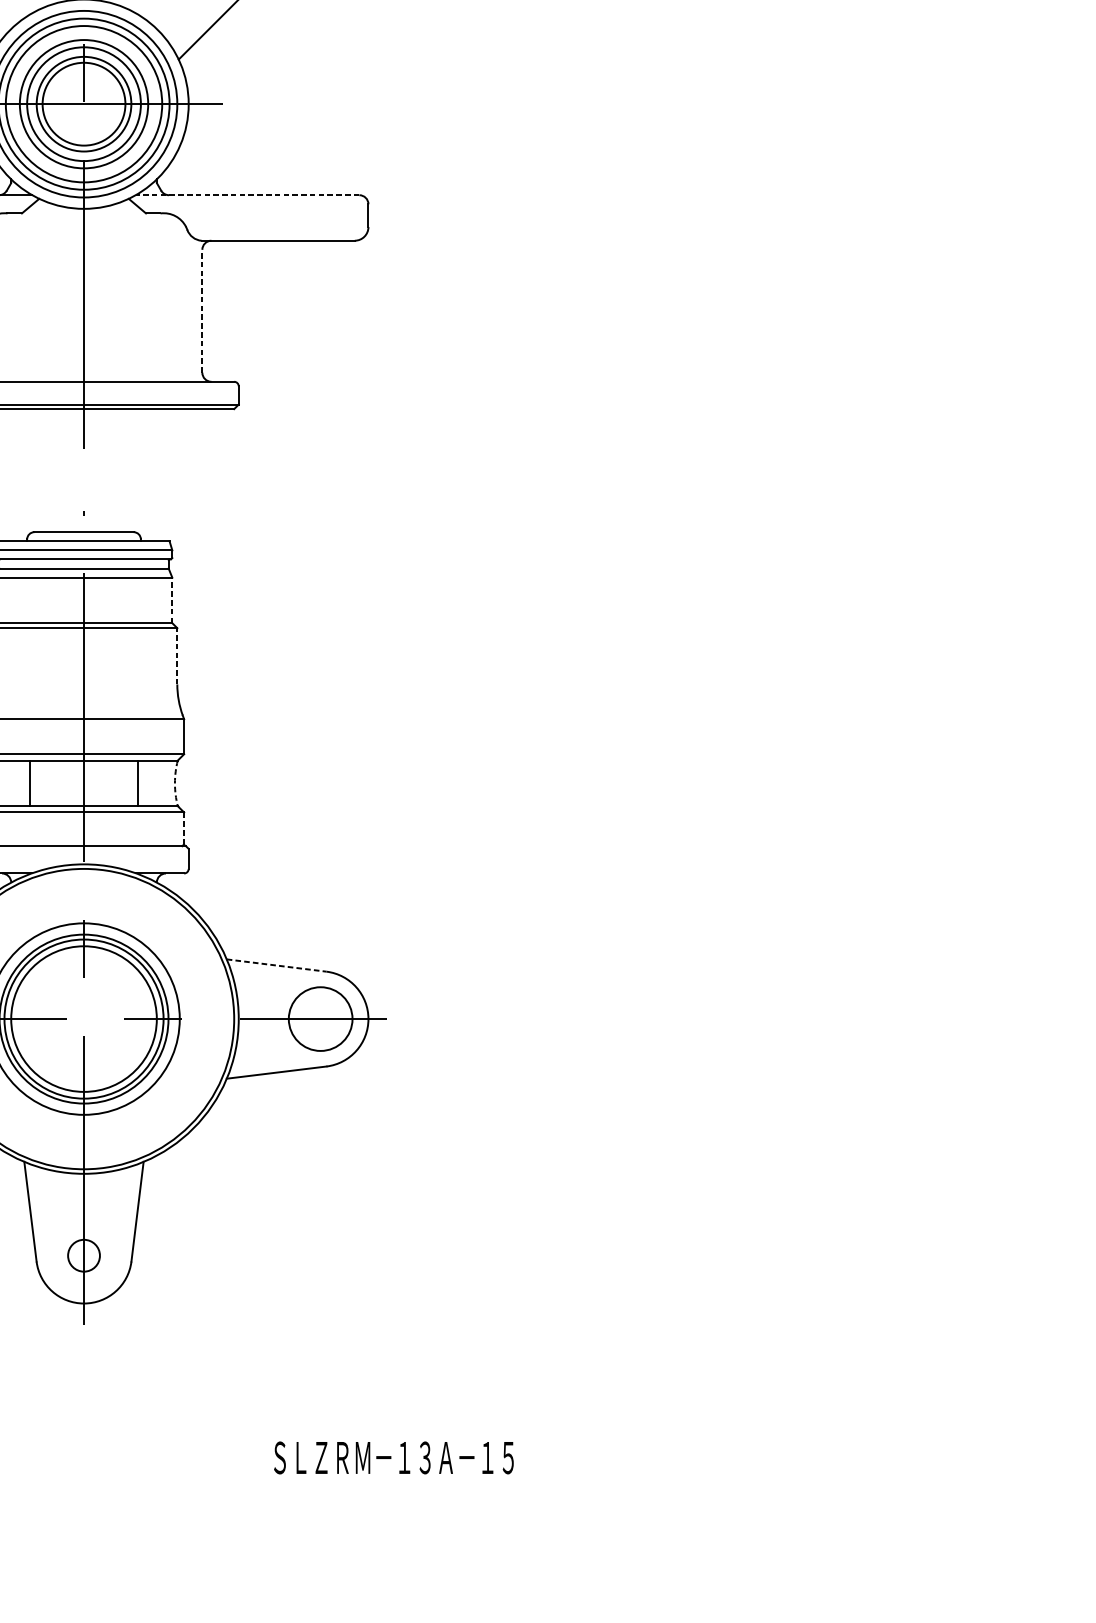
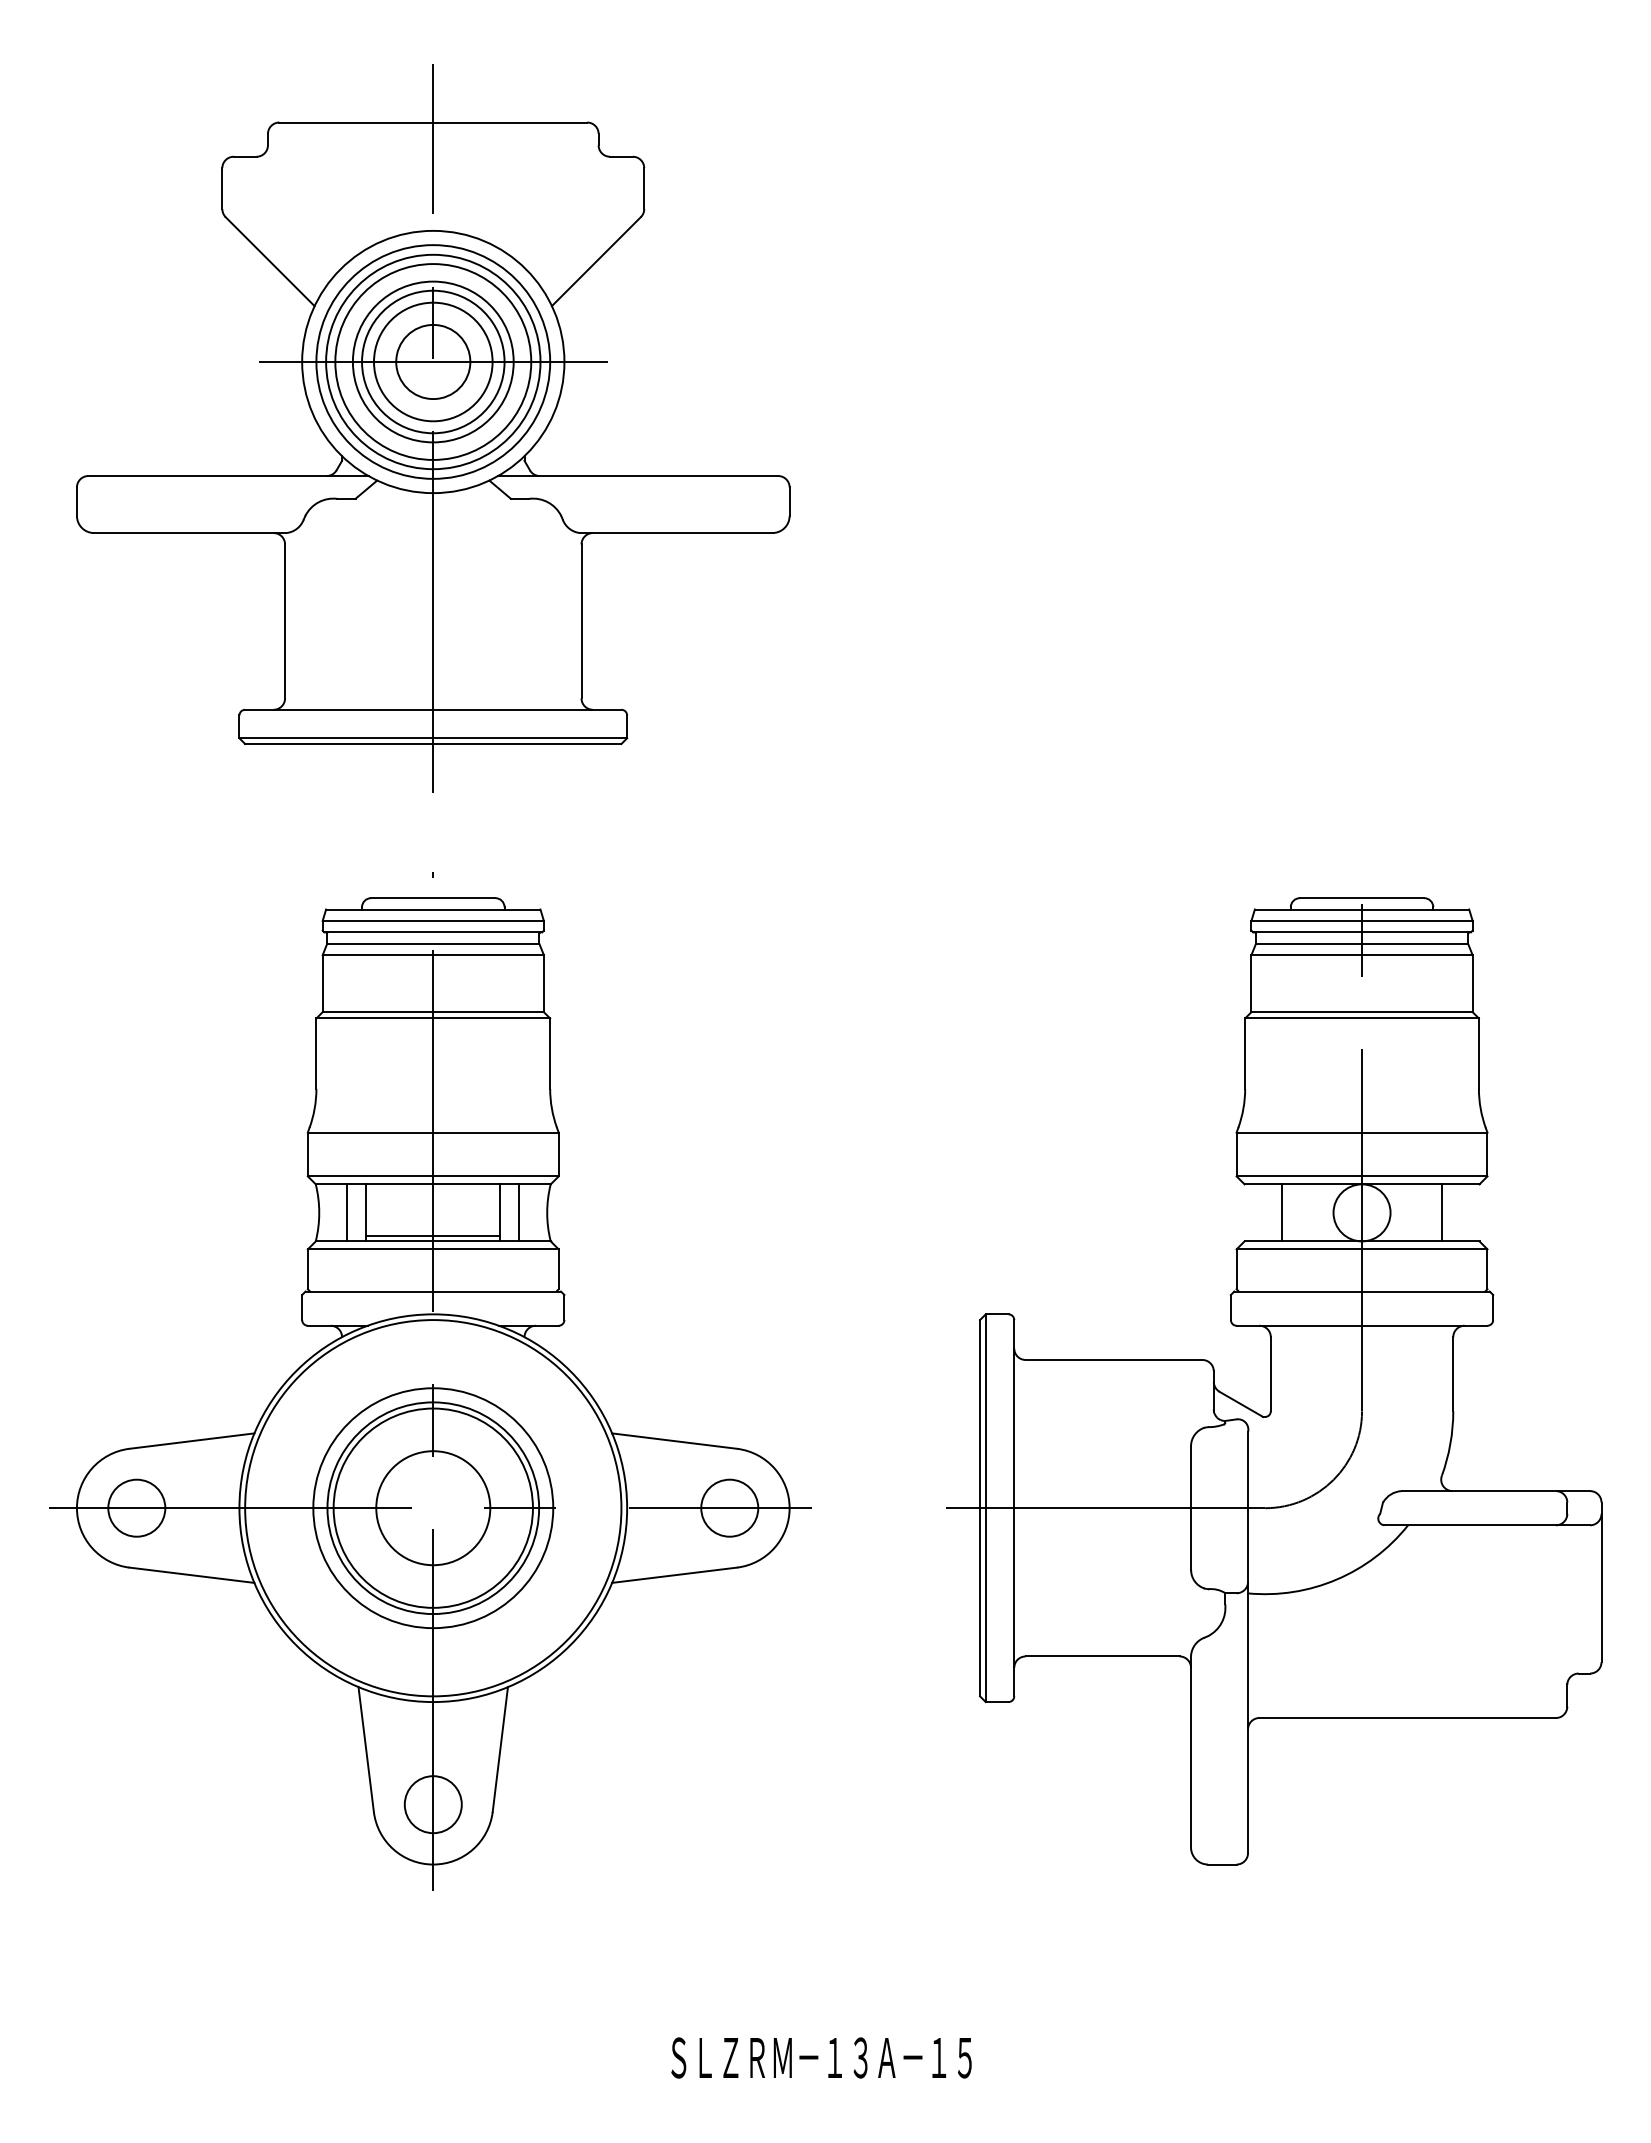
circle: (84, 103) -> (433, 361), size x0.71
line: (247, 195) -> (637, 476), dashed -> solid
line: (202, 311) -> (581, 621), dashed -> solid
line: (171, 600) -> (543, 983), dashed -> solid
line: (177, 656) -> (550, 1053), dashed -> solid
line: (15, 783) -> (347, 1212), added
line: (152, 783) -> (519, 1212), added
arc: (175, 783) -> (547, 1212), dashed -> solid
line: (84, 801) -> (433, 1235), added
line: (183, 828) -> (558, 1269), dashed -> solid
part: (755, 917) -> (1274, 1381), added
line: (276, 965) -> (674, 1441), dashed -> solid
circle: (320, 1018) -> (729, 1507), size x0.71
circle: (84, 1019) -> (433, 1508), size x0.62
circle: (83, 1255) -> (432, 1804), size x1.43

